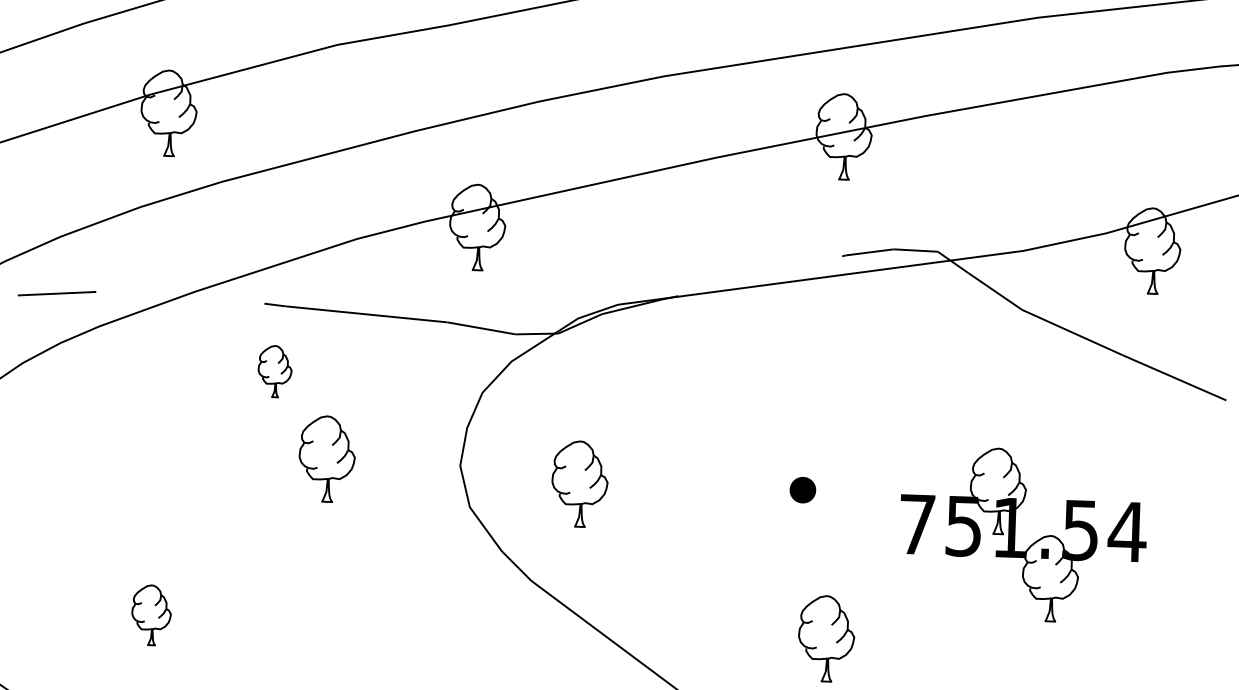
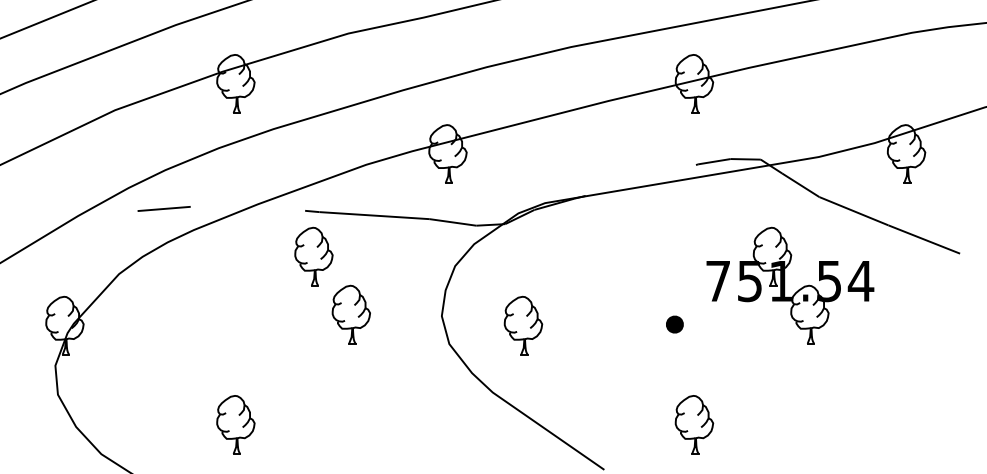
part: (274, 371) -> (313, 256), size x1.67
part: (1023, 534) -> (790, 285), moved
part: (150, 614) -> (235, 424), size x1.43

